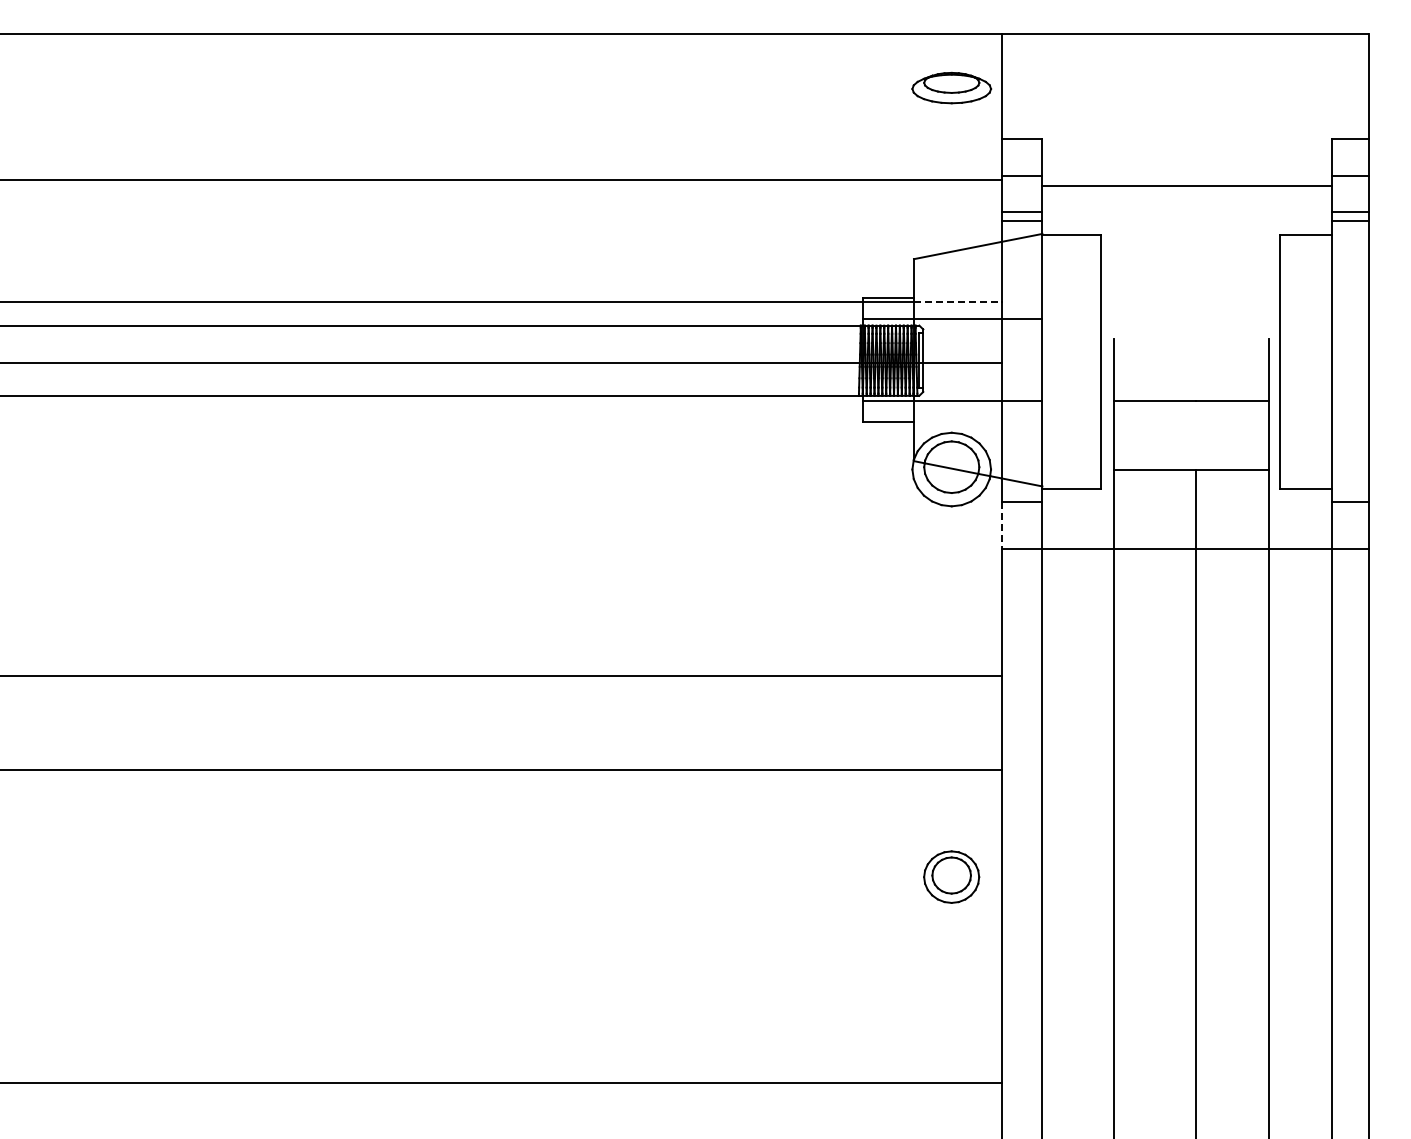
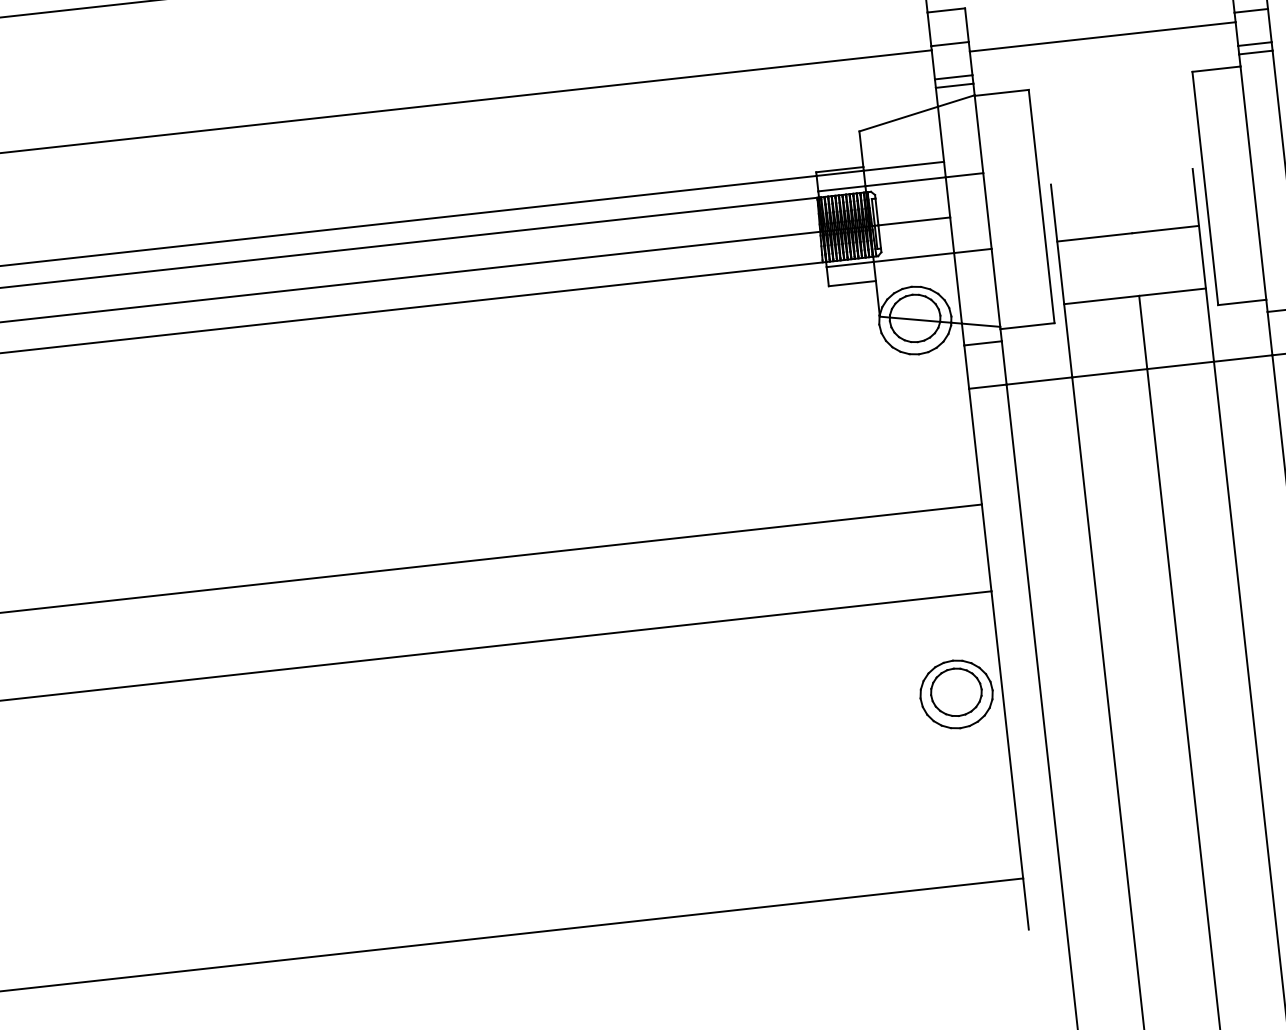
line: (957, 302) -> (903, 166), dashed -> solid
line: (1001, 525) -> (966, 366), dashed -> solid
part: (951, 876) -> (956, 693), size x1.43

